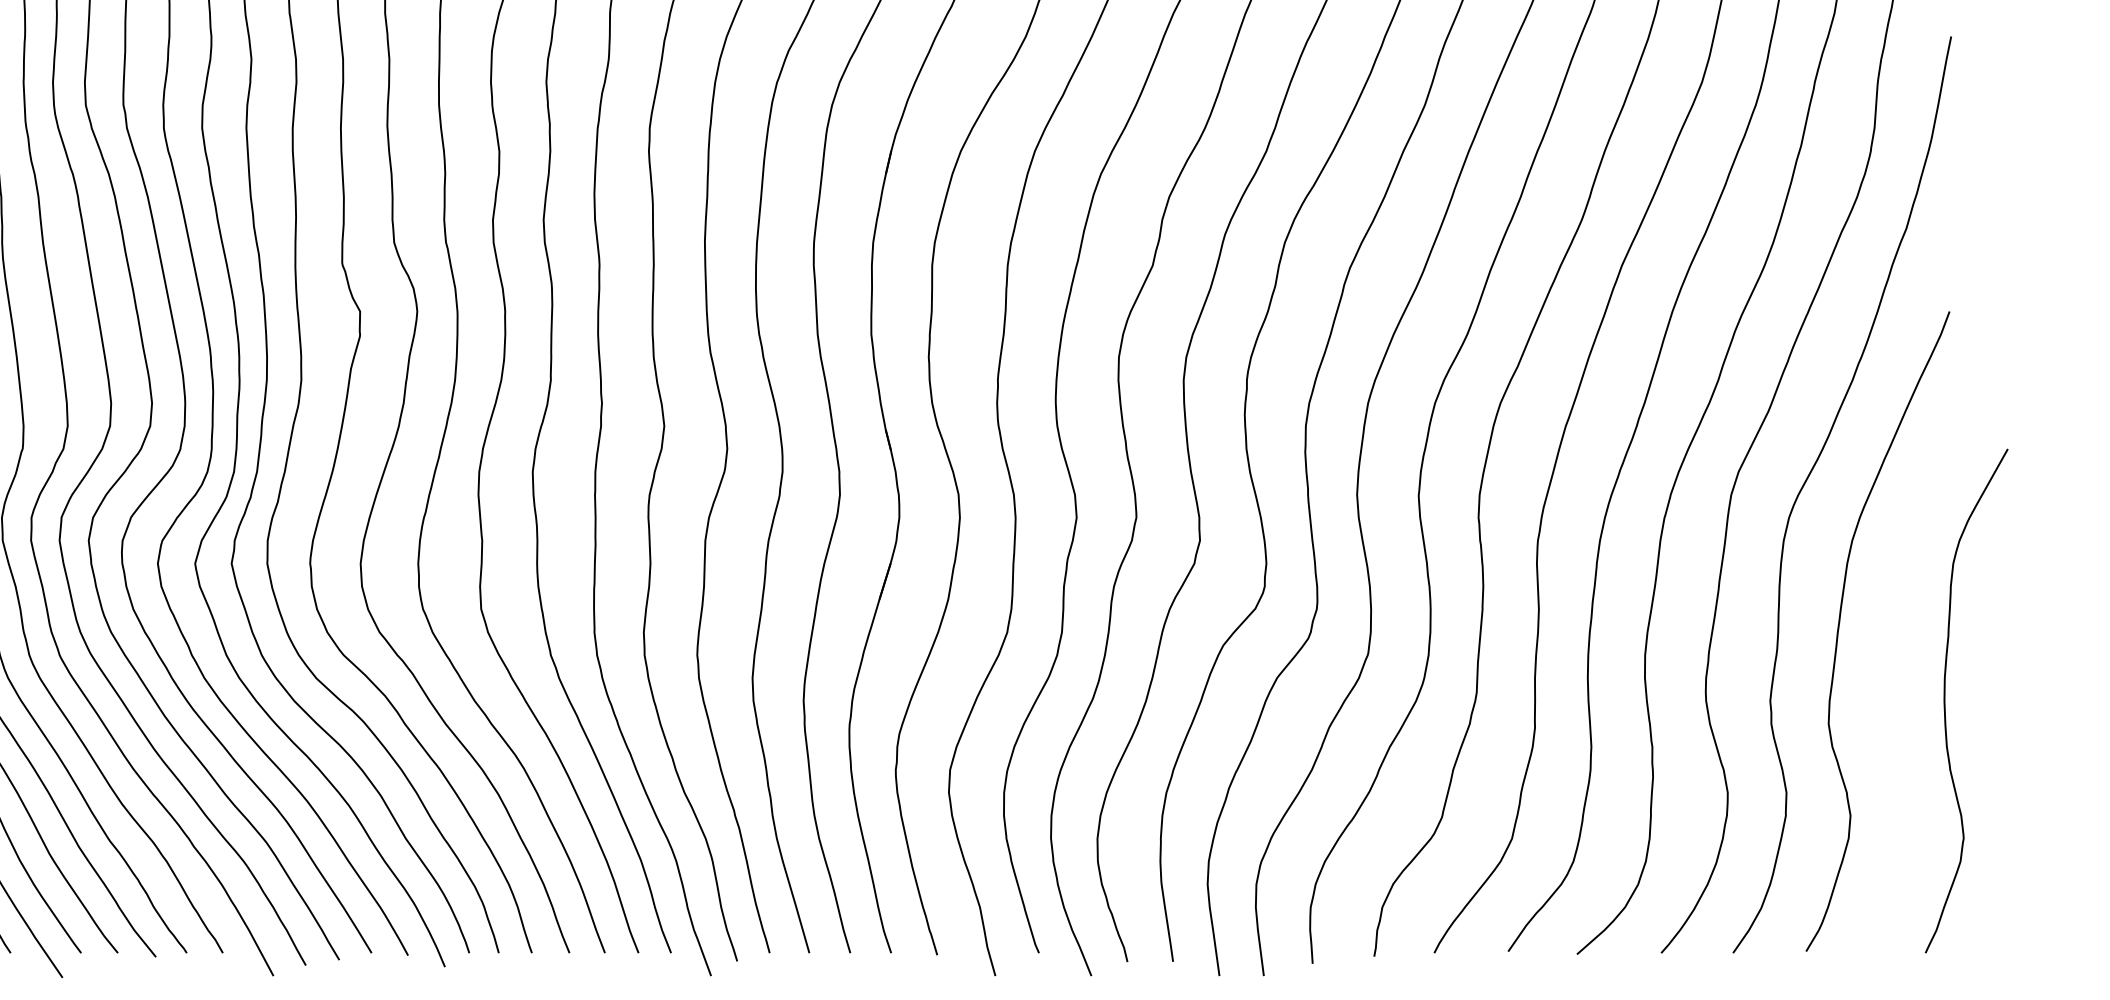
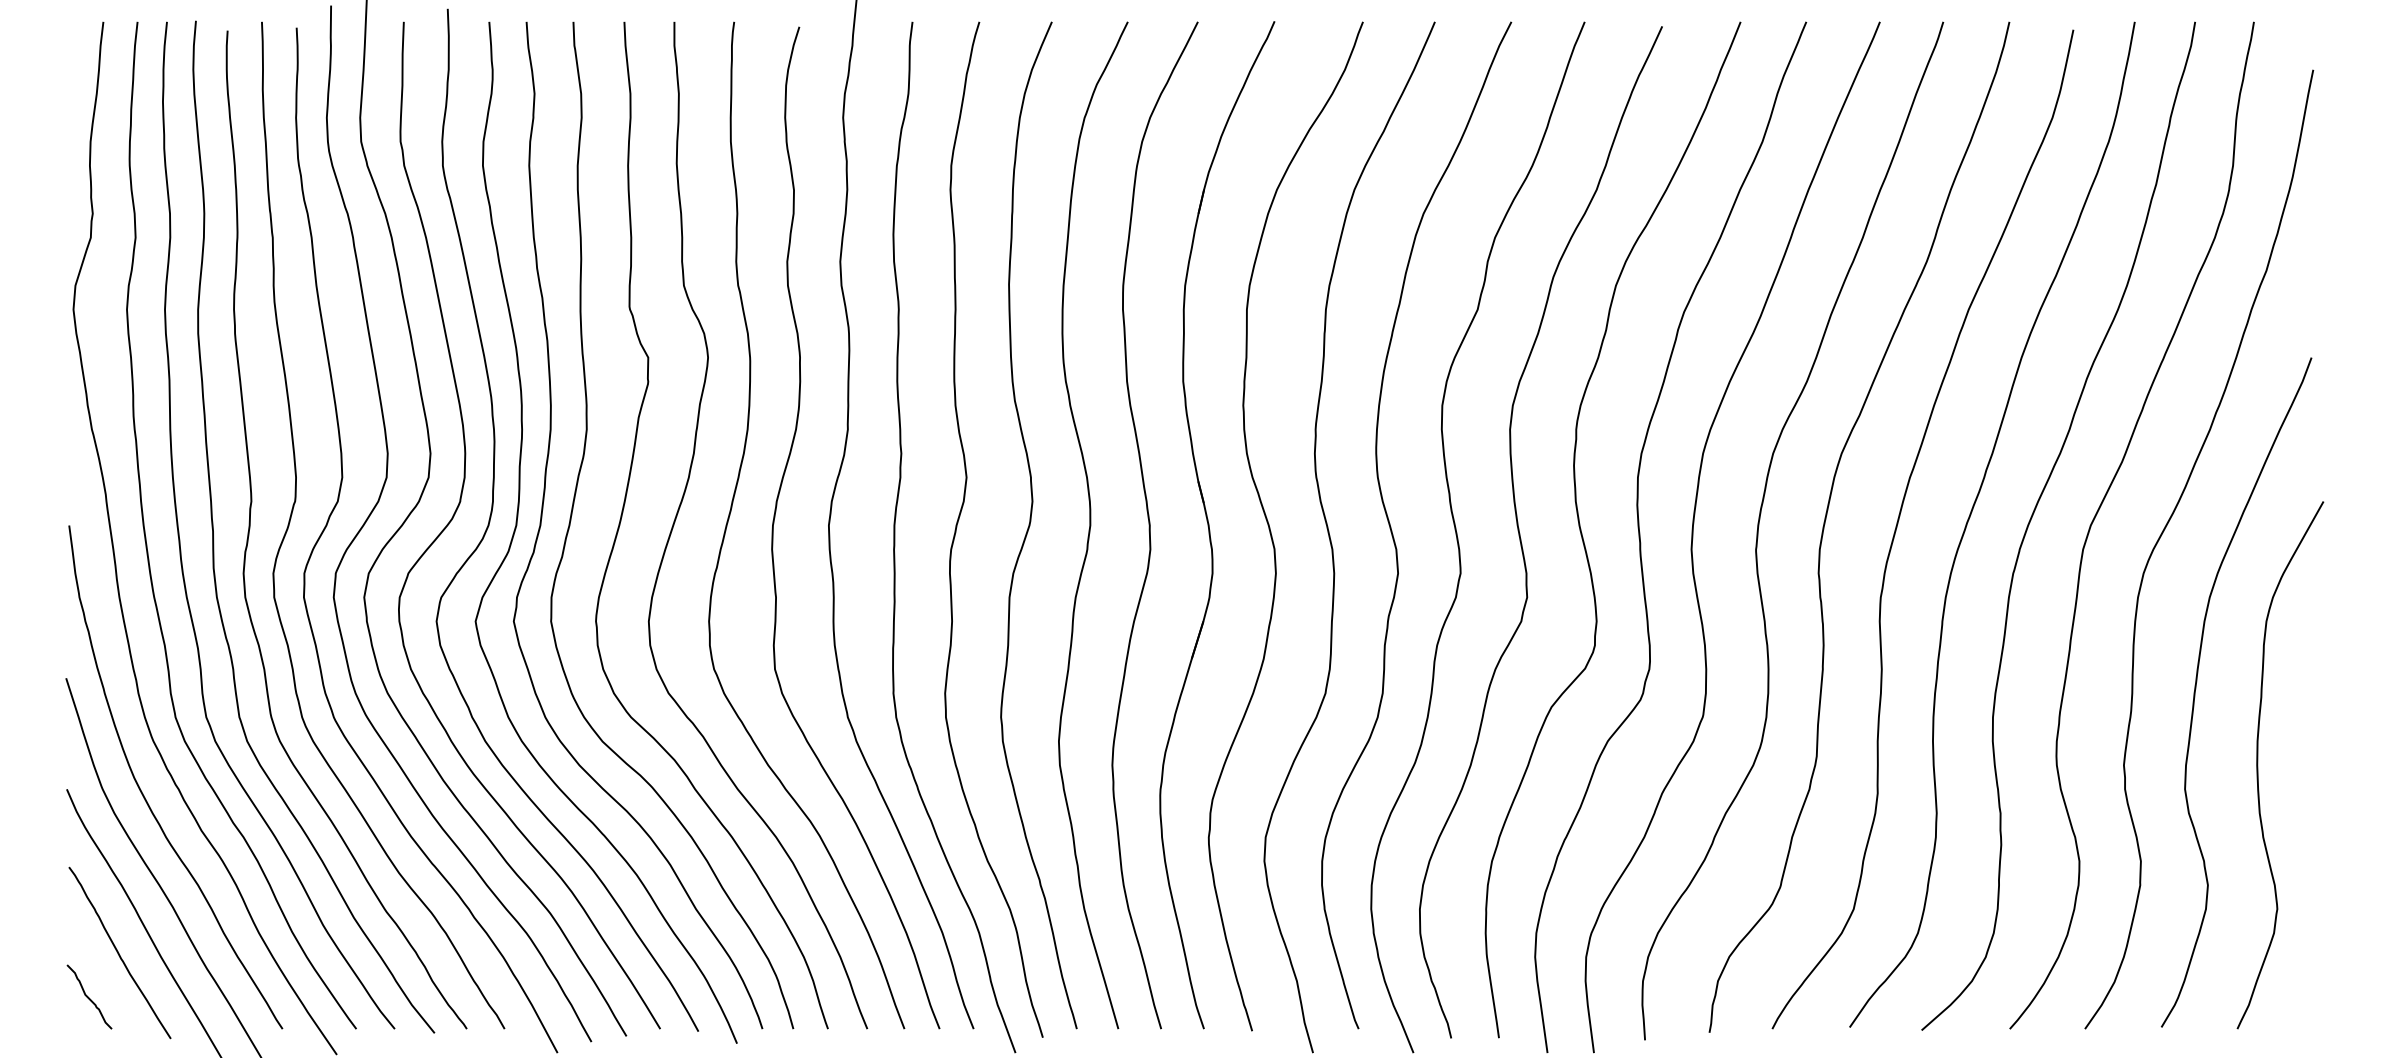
curve: (1945, 701) -> (2258, 765), moved

